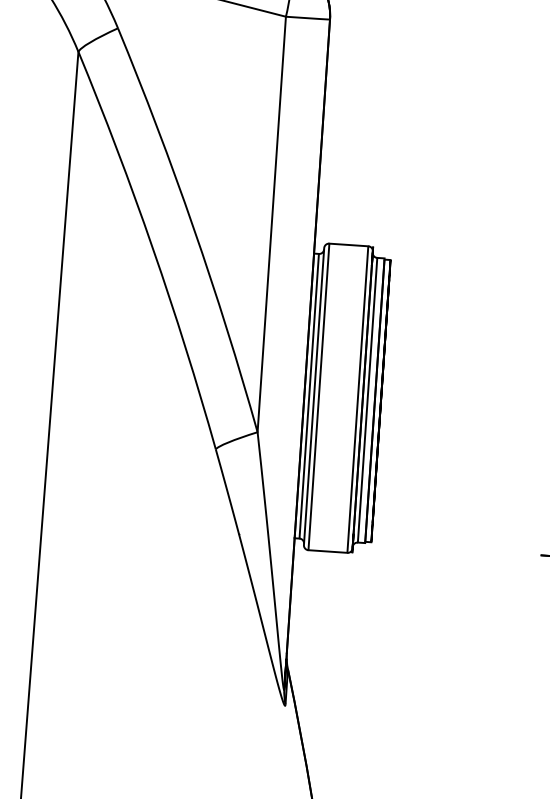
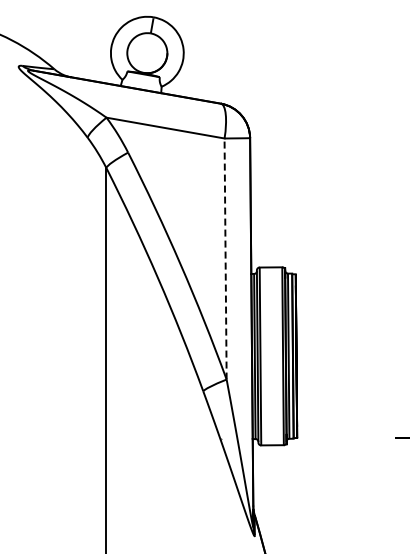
line: (271, 225) -> (225, 259), solid -> dashed

